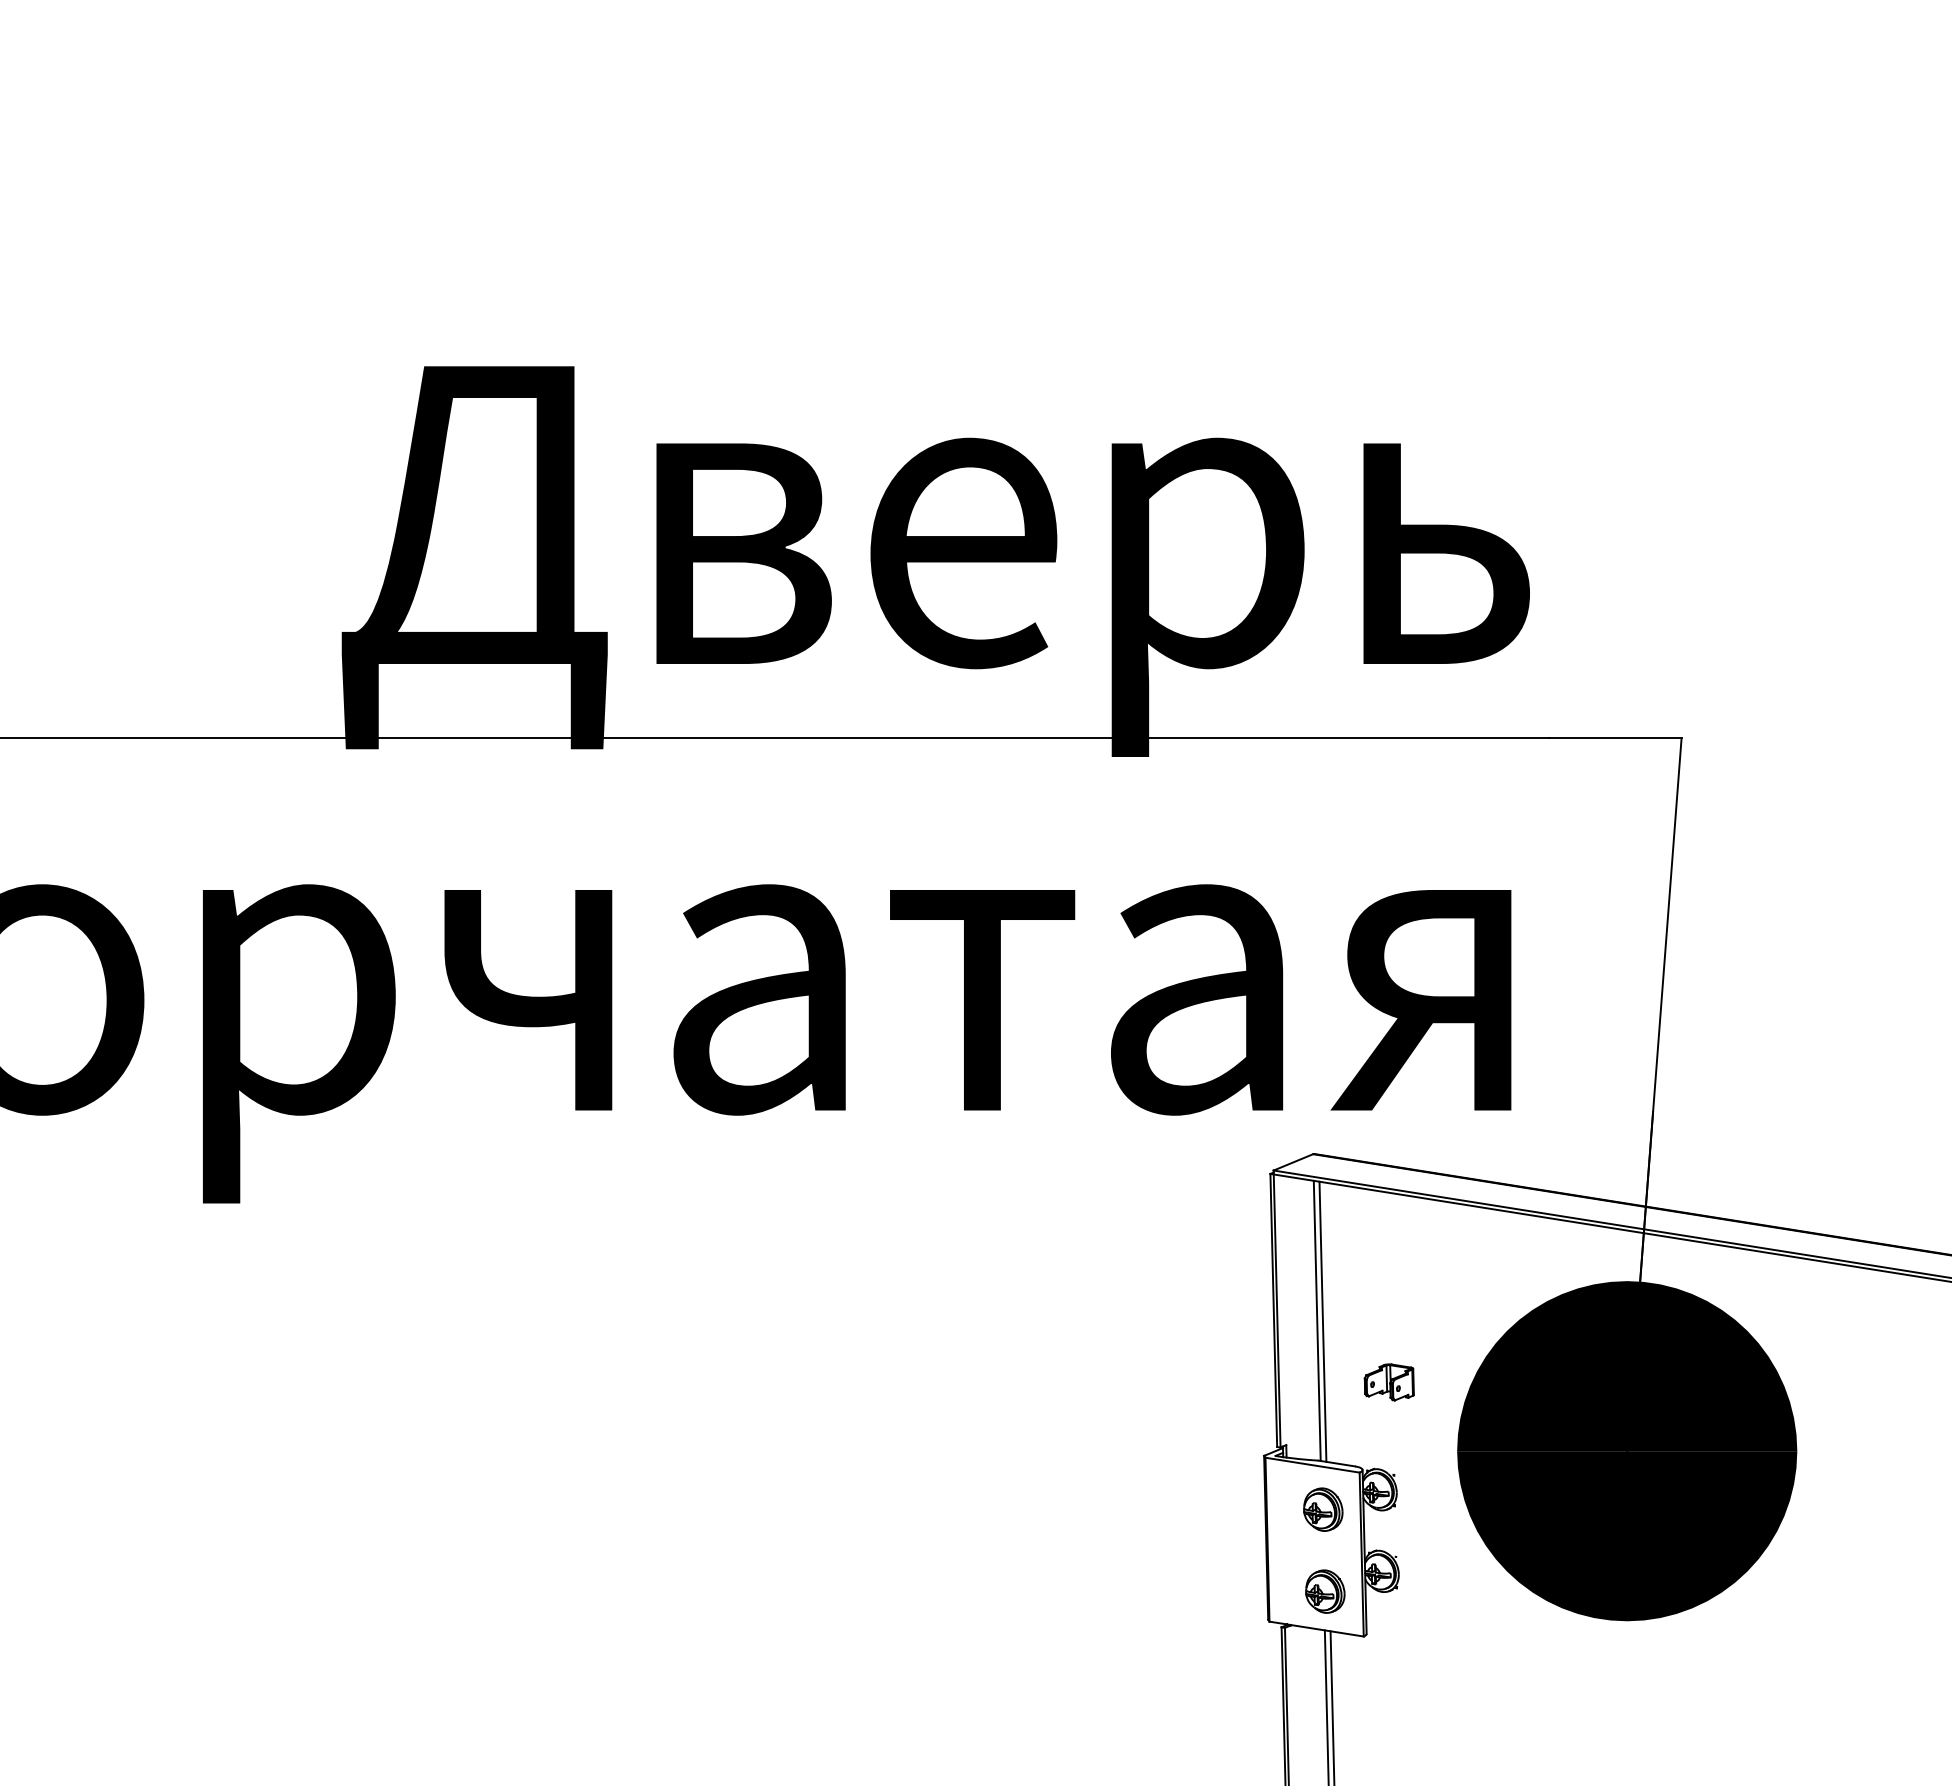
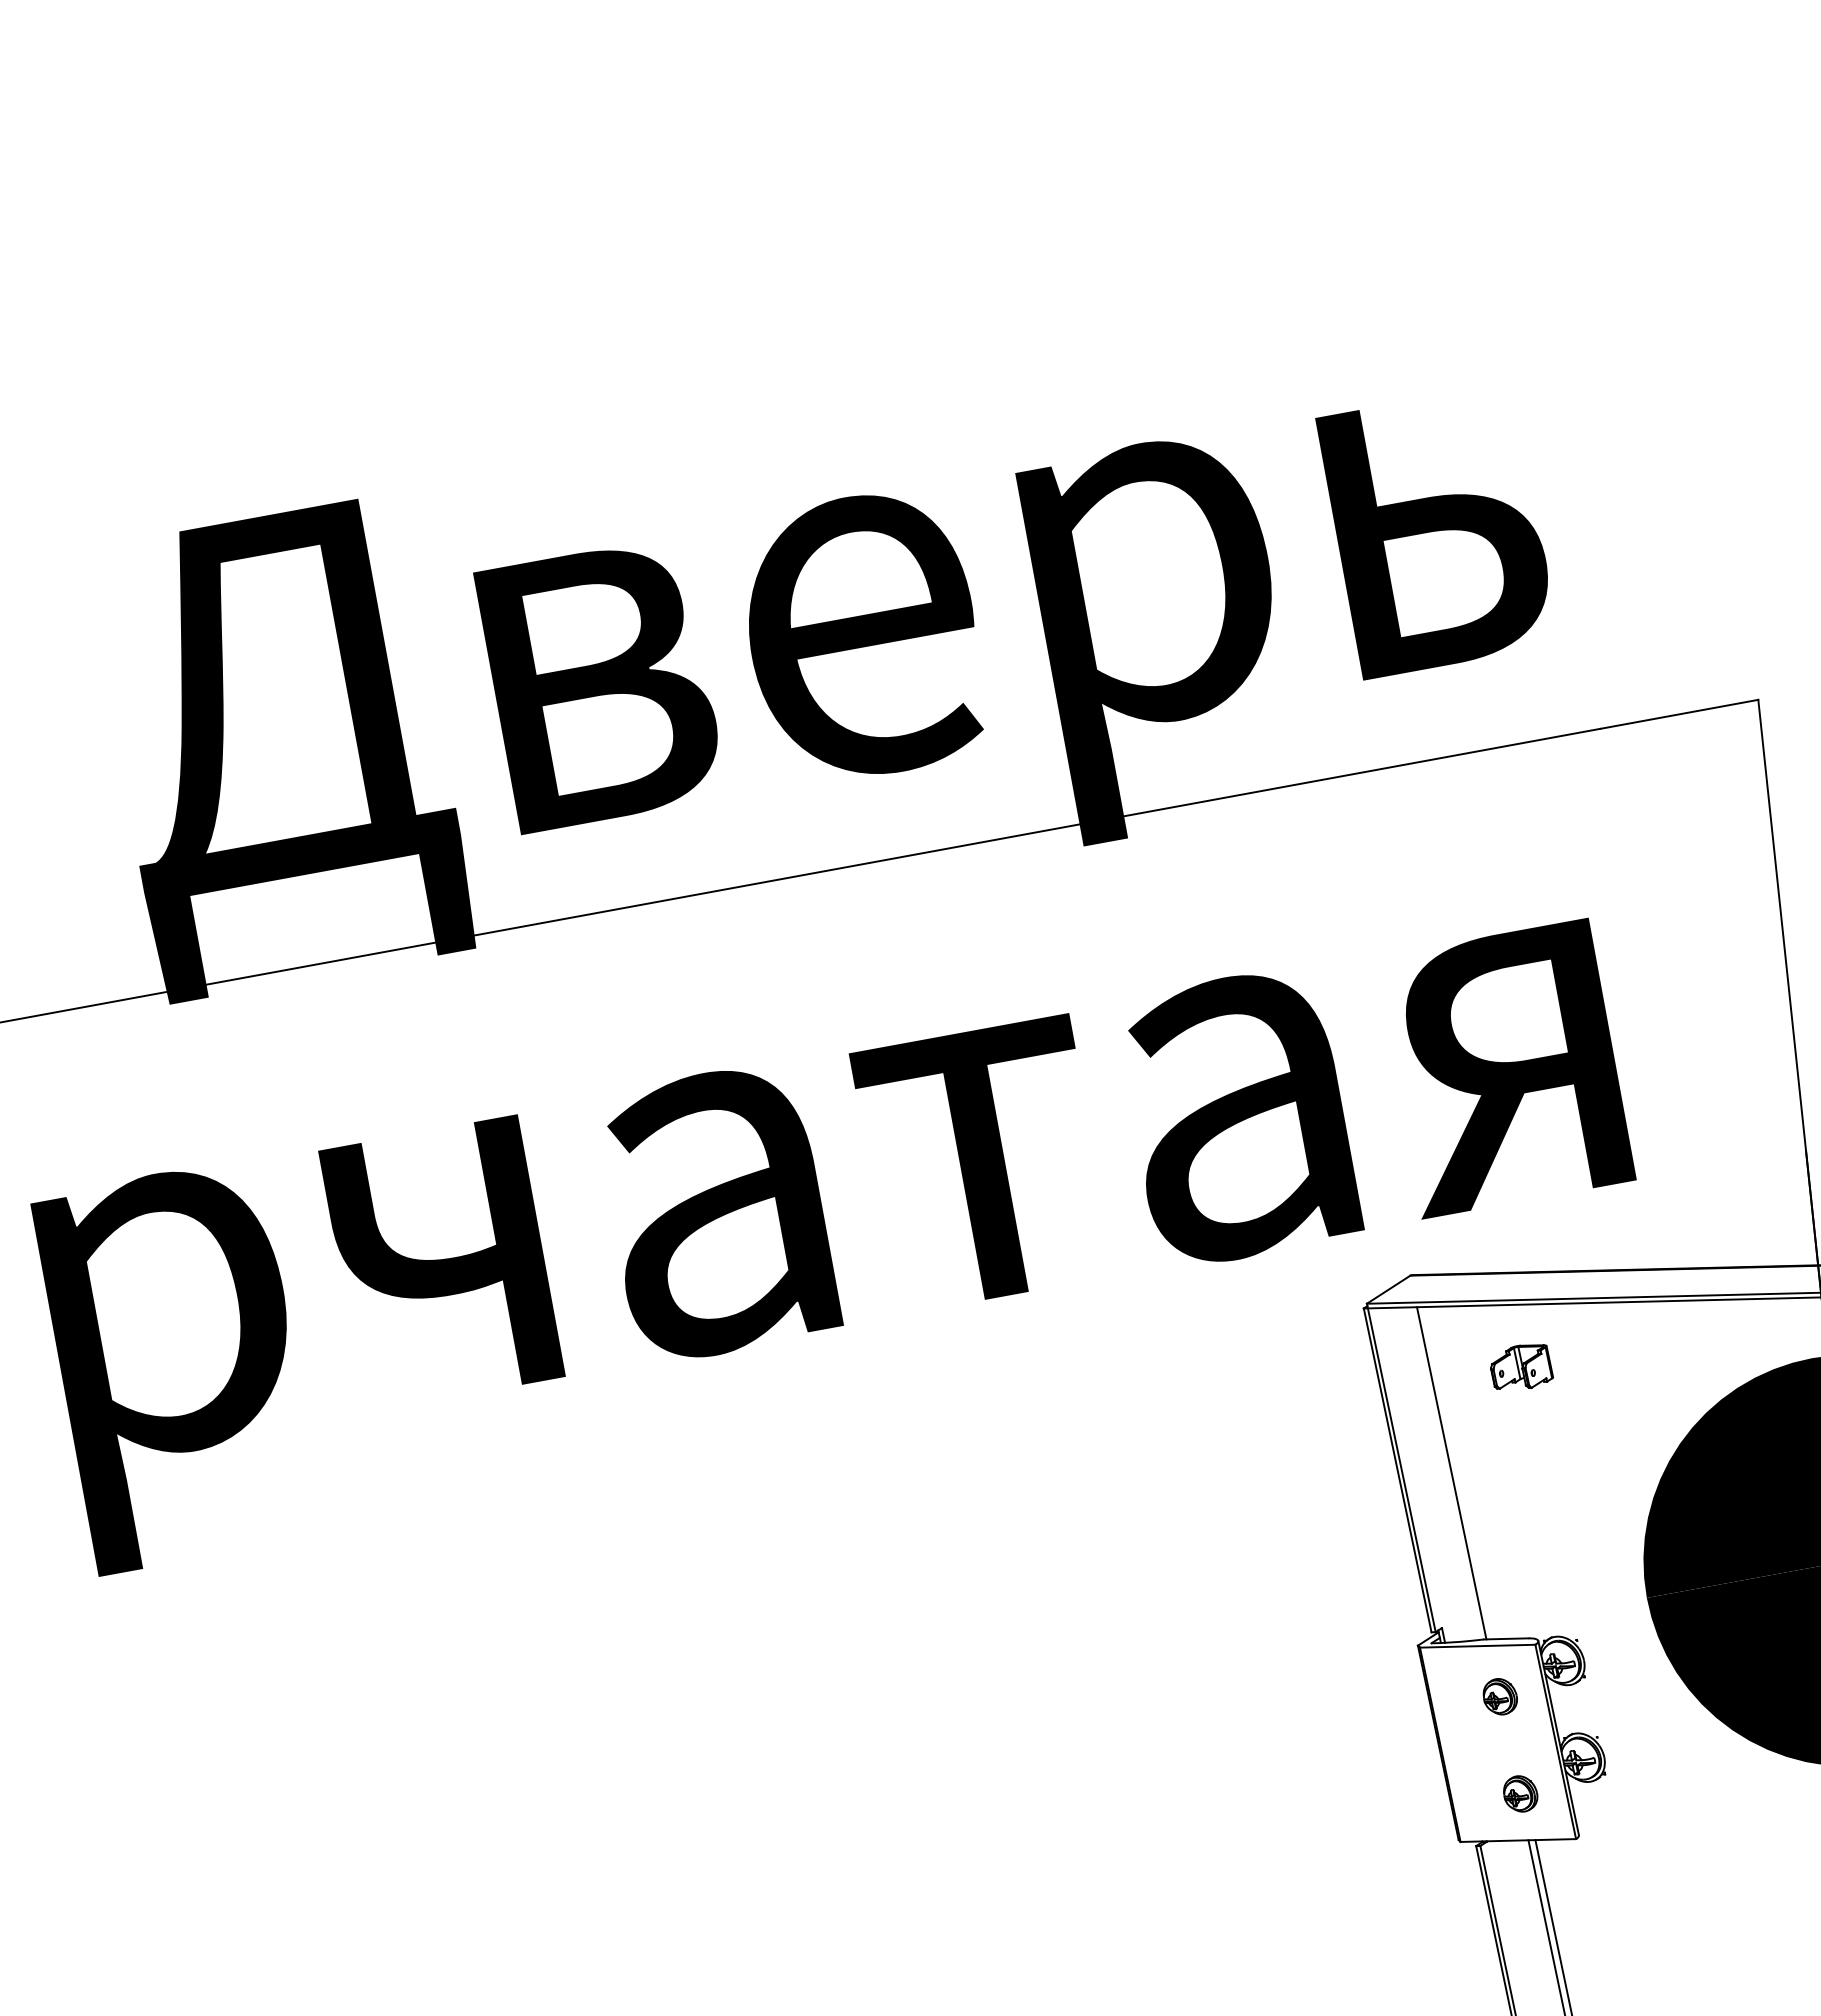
line: (1322, 1321) -> (1458, 1472), removed
part: (1388, 1382) -> (1520, 1367), moved
part: (1323, 1509) -> (1500, 1696), size x0.7
part: (1325, 1591) -> (1520, 1793), size x0.7

